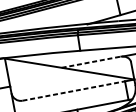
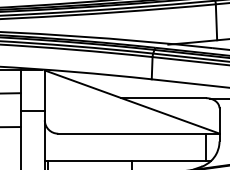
line: (91, 62) -> (164, 98), dashed -> solid
line: (73, 90) -> (132, 133), dashed -> solid

